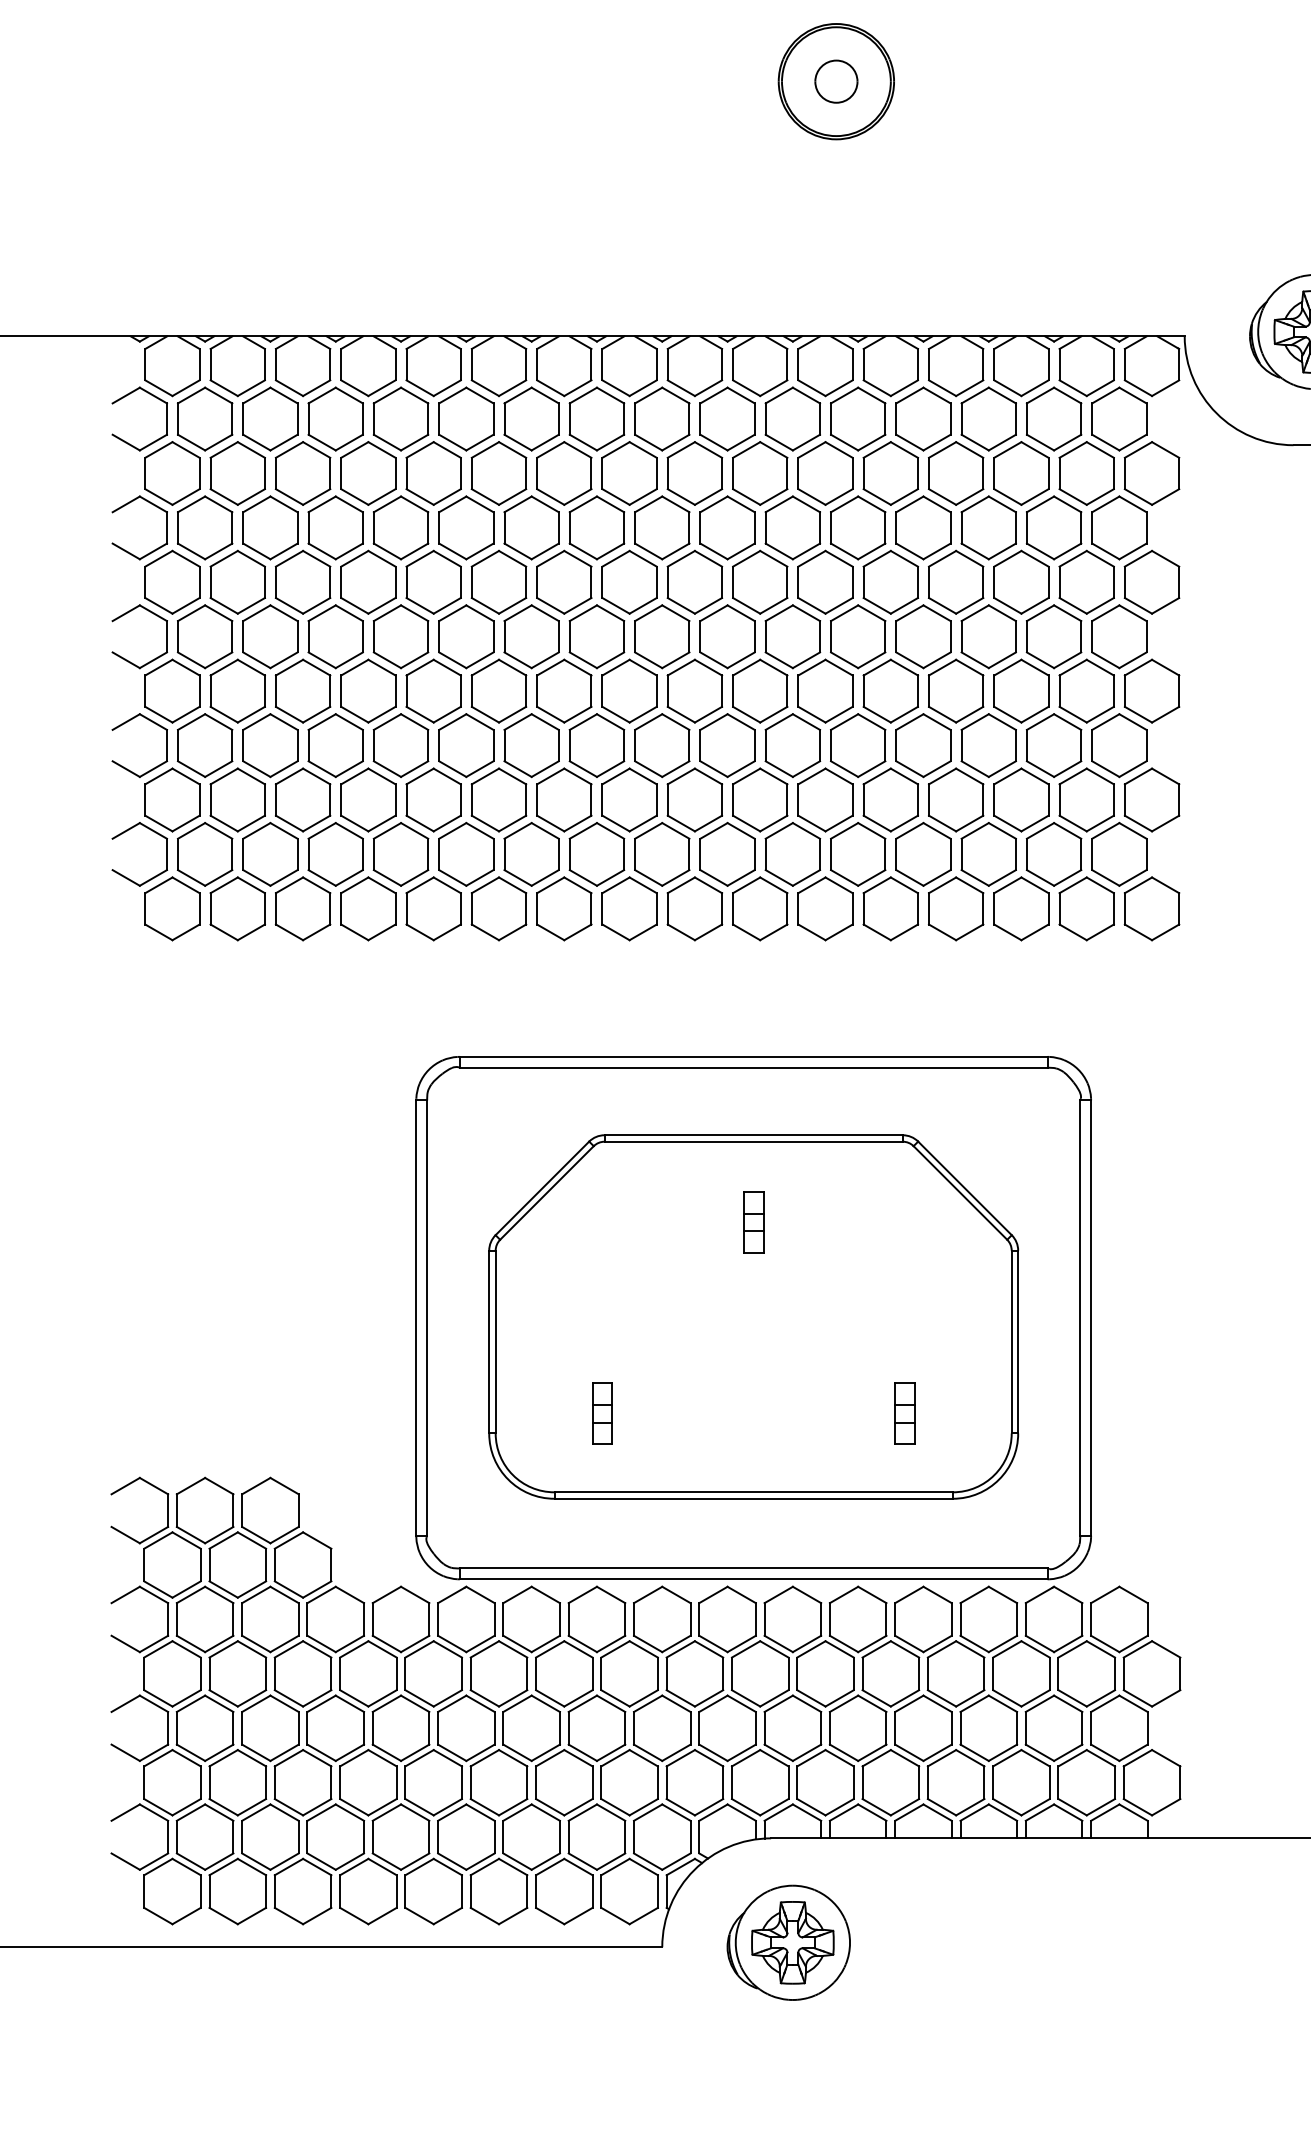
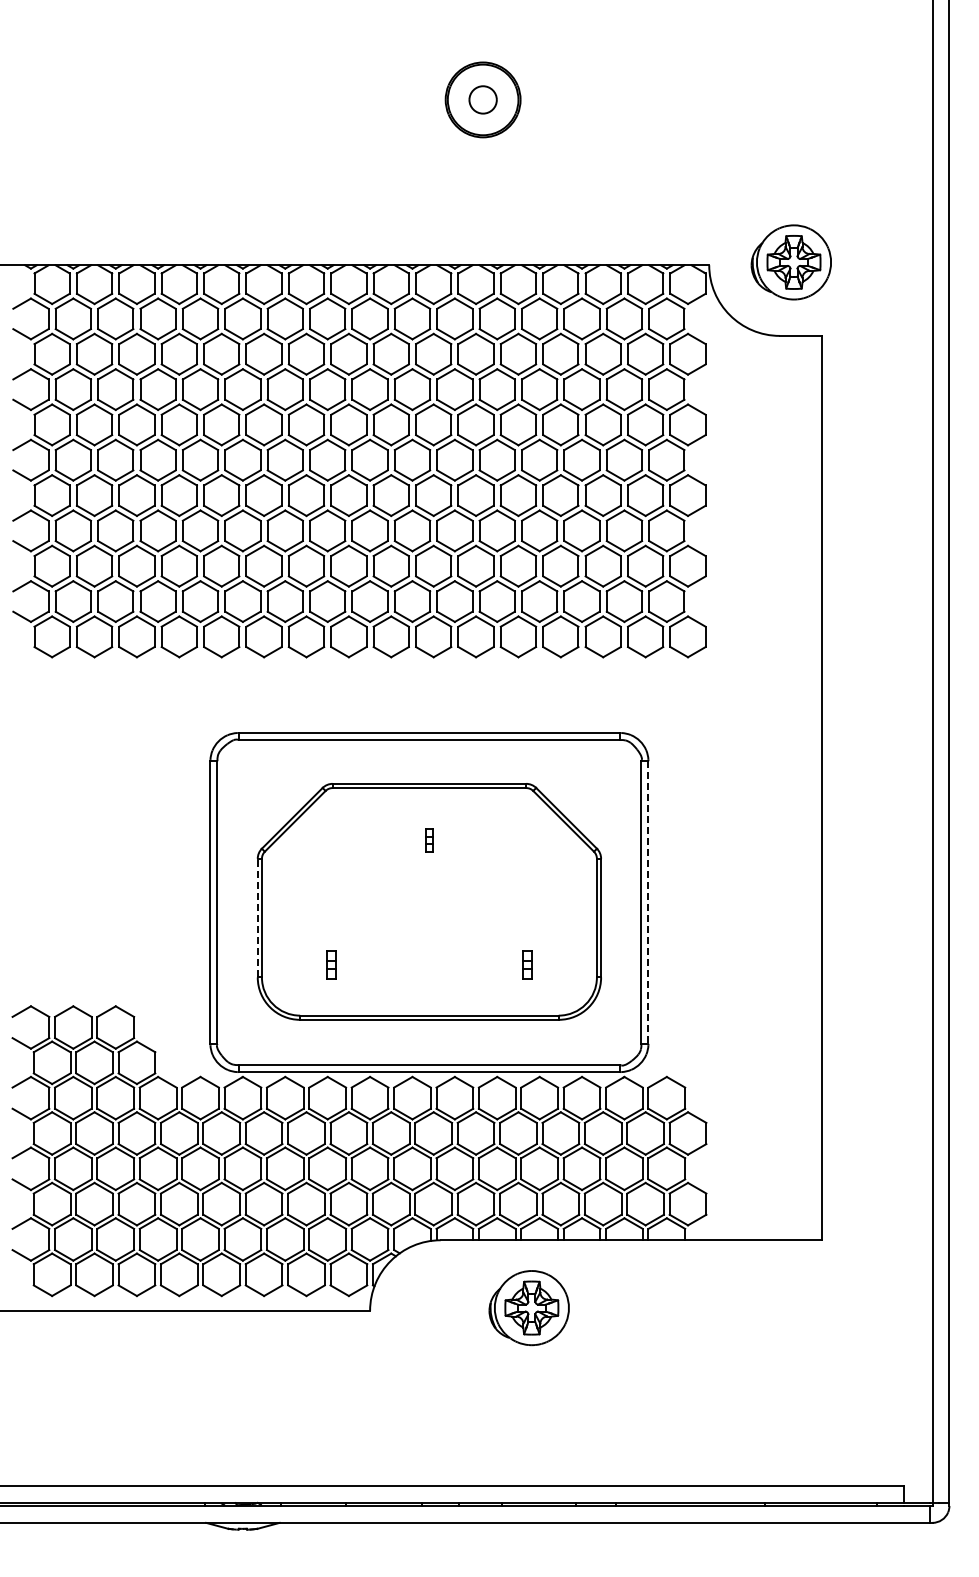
part: (753, 1222) -> (429, 840), size x0.6
line: (1091, 1319) -> (648, 903), solid -> dashed
line: (488, 1341) -> (257, 917), solid -> dashed
part: (602, 1413) -> (331, 964), size x0.7
part: (904, 1413) -> (527, 964), size x0.7
part: (787, 1943) -> (528, 1308), moved

